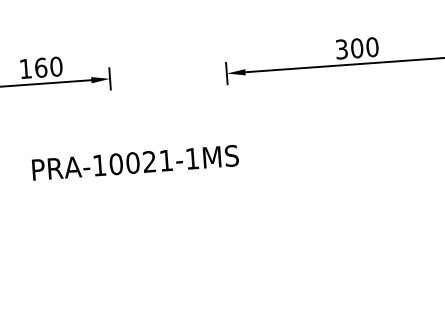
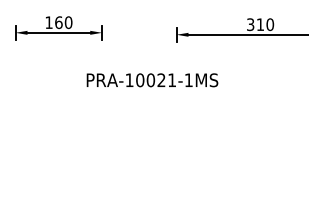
text: (357, 48) -> (260, 24), 300 -> 310
text: (135, 163) -> (152, 80), moved

